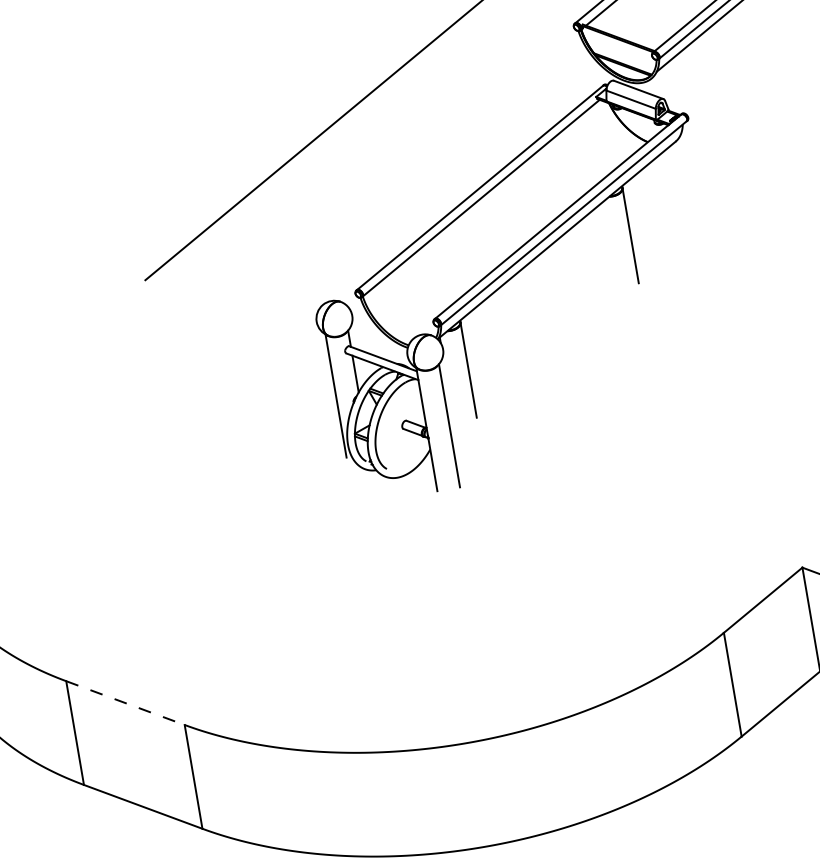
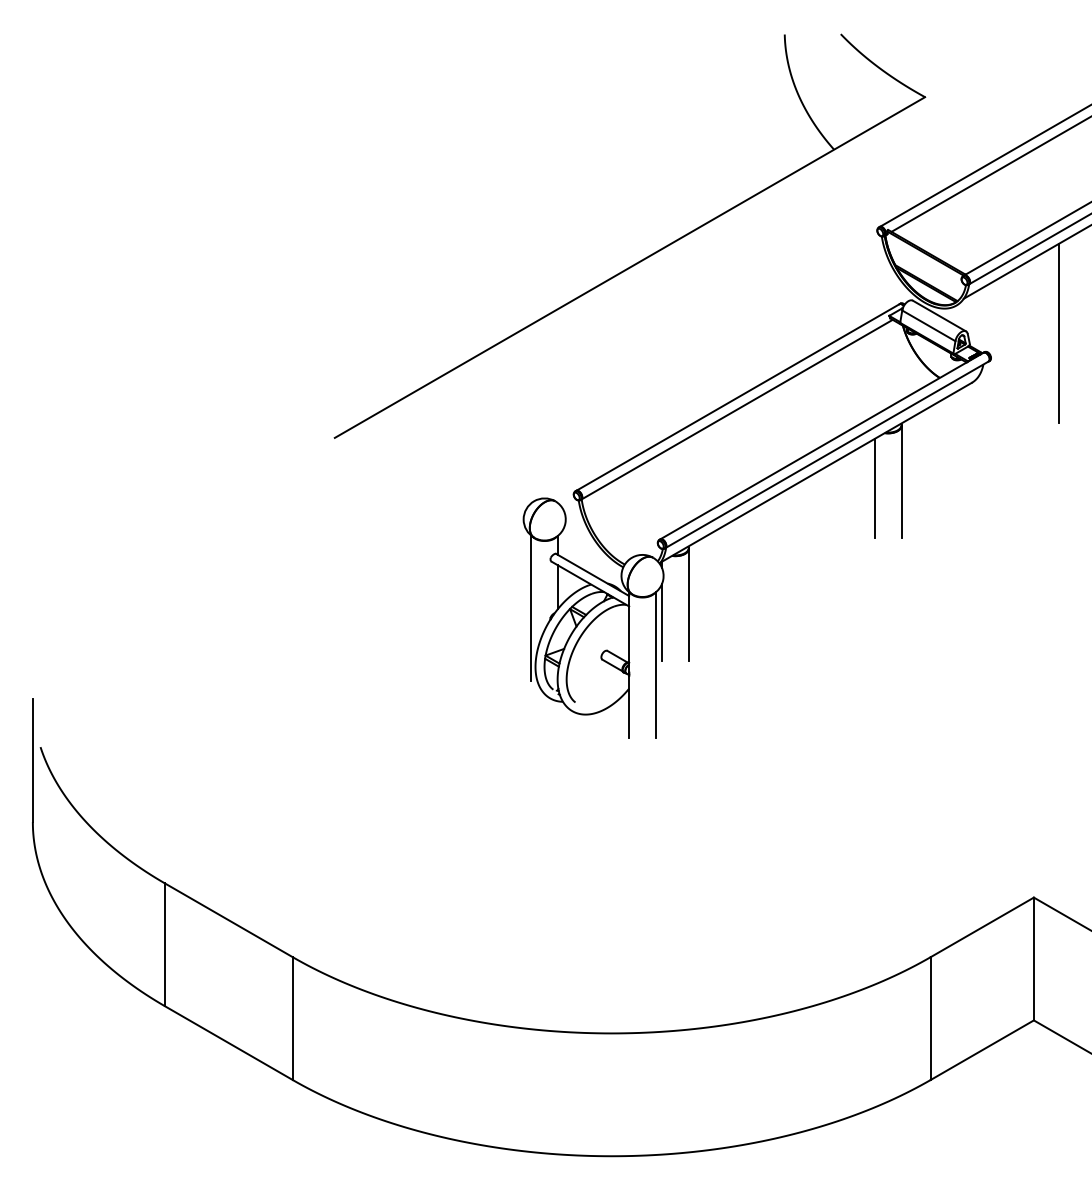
line: (741, 87) -> (1058, 333), added
line: (608, 245) -> (874, 488), added
line: (448, 388) -> (662, 622), added
line: (125, 703) -> (228, 920), dashed -> solid

